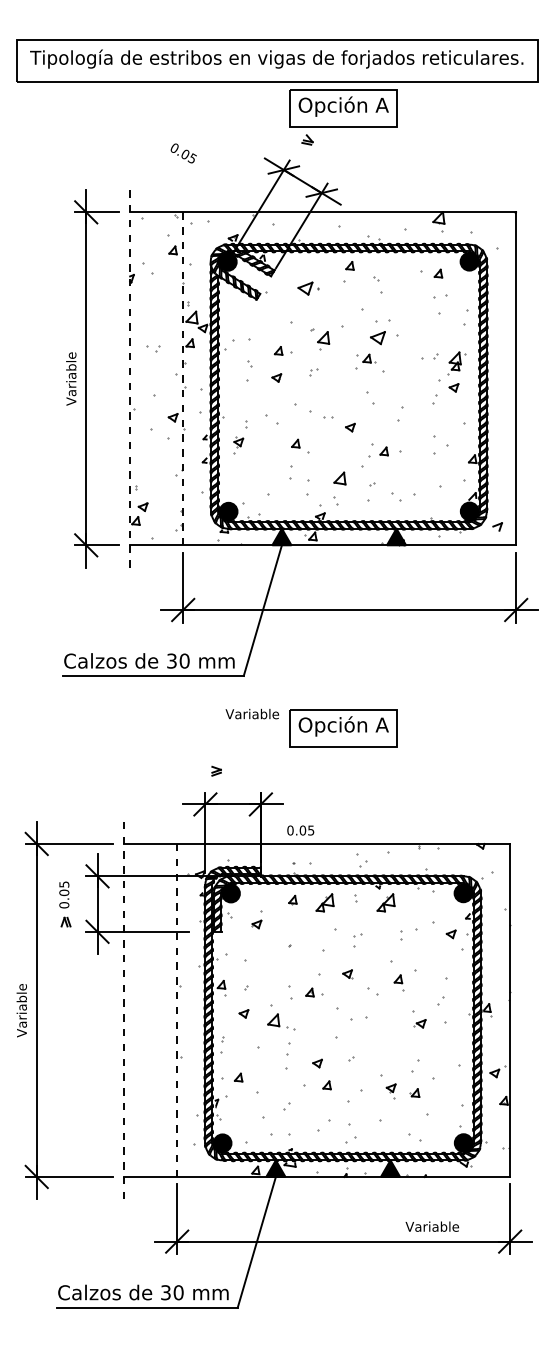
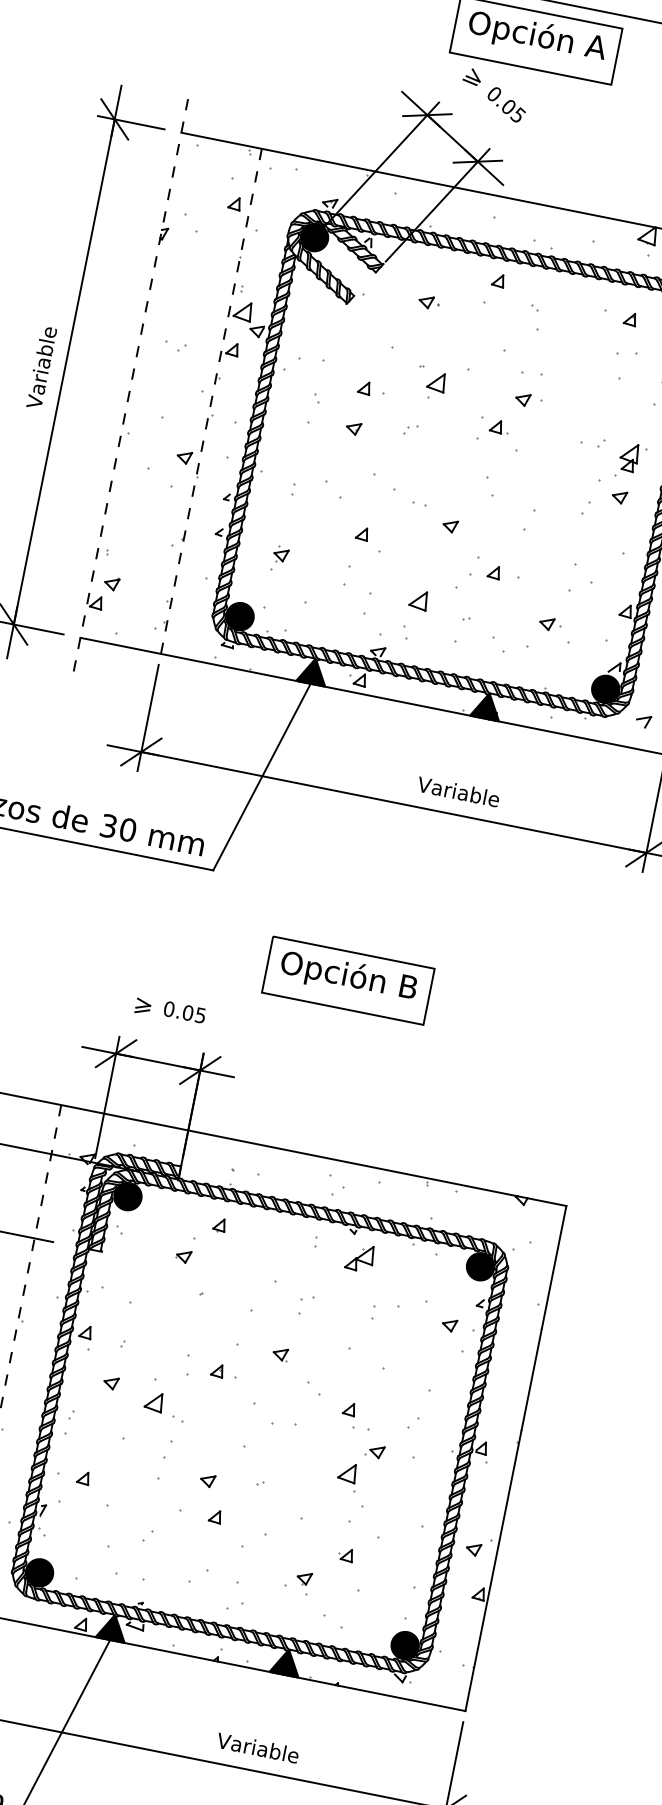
text: (183, 153) -> (506, 104), moved
part: (308, 288) -> (428, 302), size x0.62
part: (384, 338) -> (528, 401), size x0.62
part: (238, 445) -> (279, 559), moved
part: (426, 477) -> (550, 624), added
text: (251, 713) -> (457, 790), moved
text: (381, 724) -> (407, 985), Opción A -> Opción B
text: (300, 830) -> (184, 1012), moved
part: (324, 902) -> (267, 1238), removed
part: (256, 919) -> (184, 1248), moved
part: (398, 982) -> (348, 1414), moved
part: (405, 1043) -> (347, 1476), added
part: (390, 1091) -> (302, 1583), moved
text: (432, 1226) -> (258, 1747), moved

